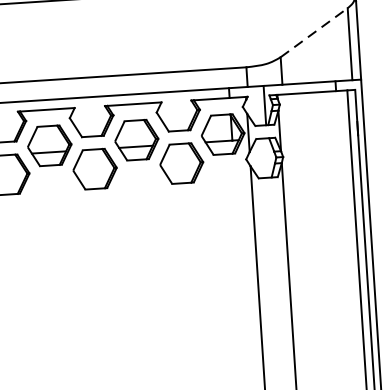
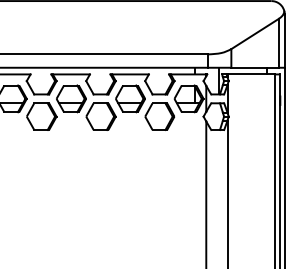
line: (314, 31) -> (255, 33), dashed -> solid

